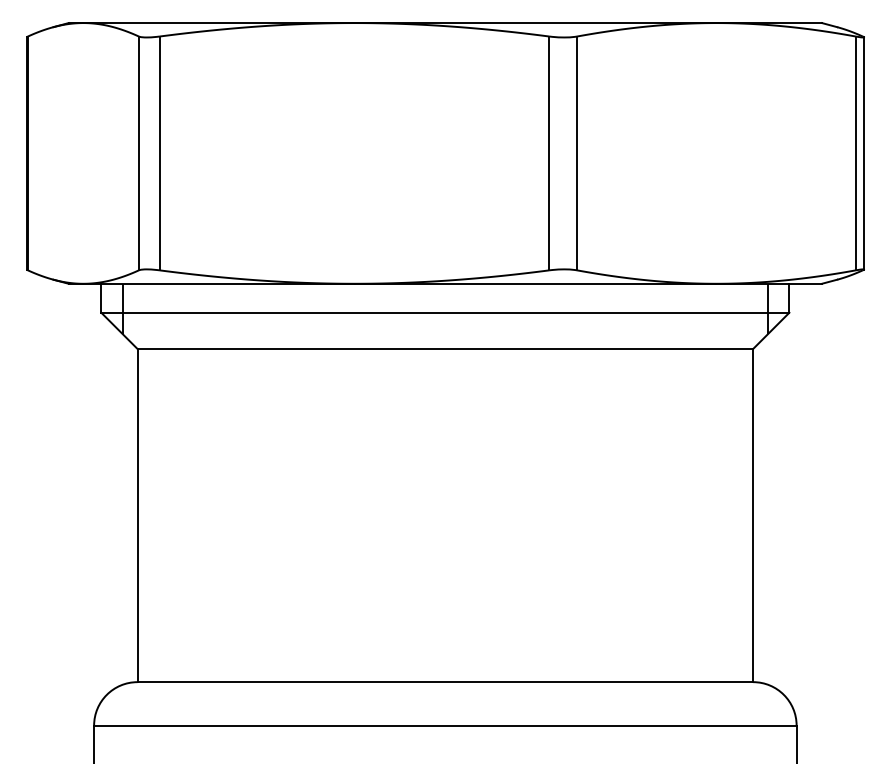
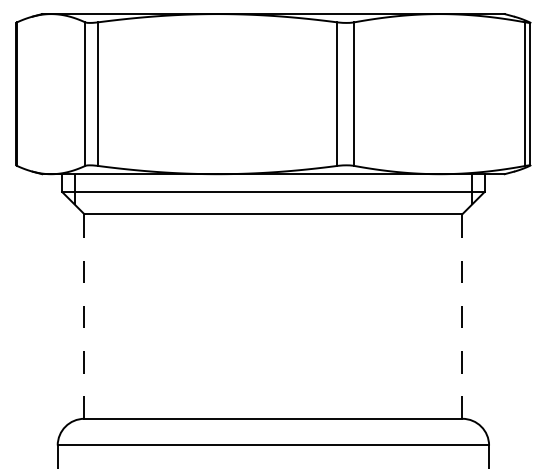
line: (137, 515) -> (84, 316), solid -> dashed
line: (753, 515) -> (462, 316), solid -> dashed

